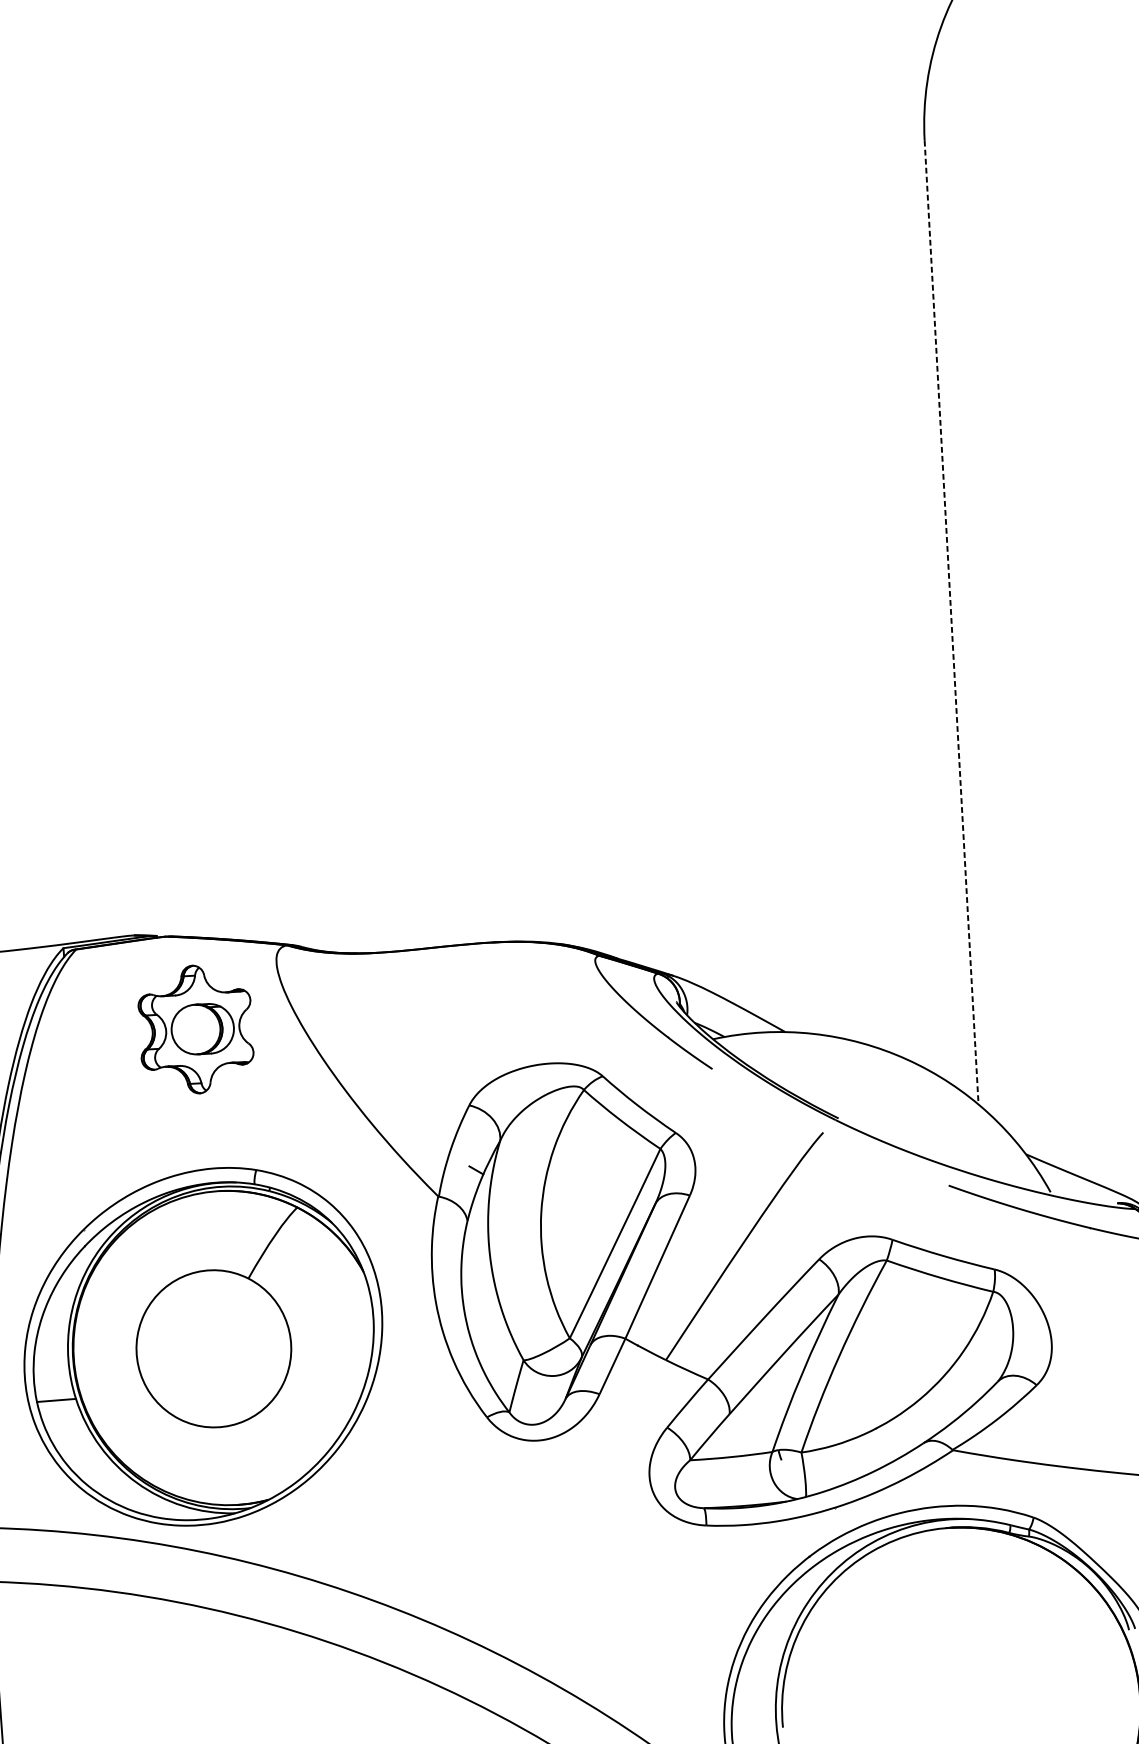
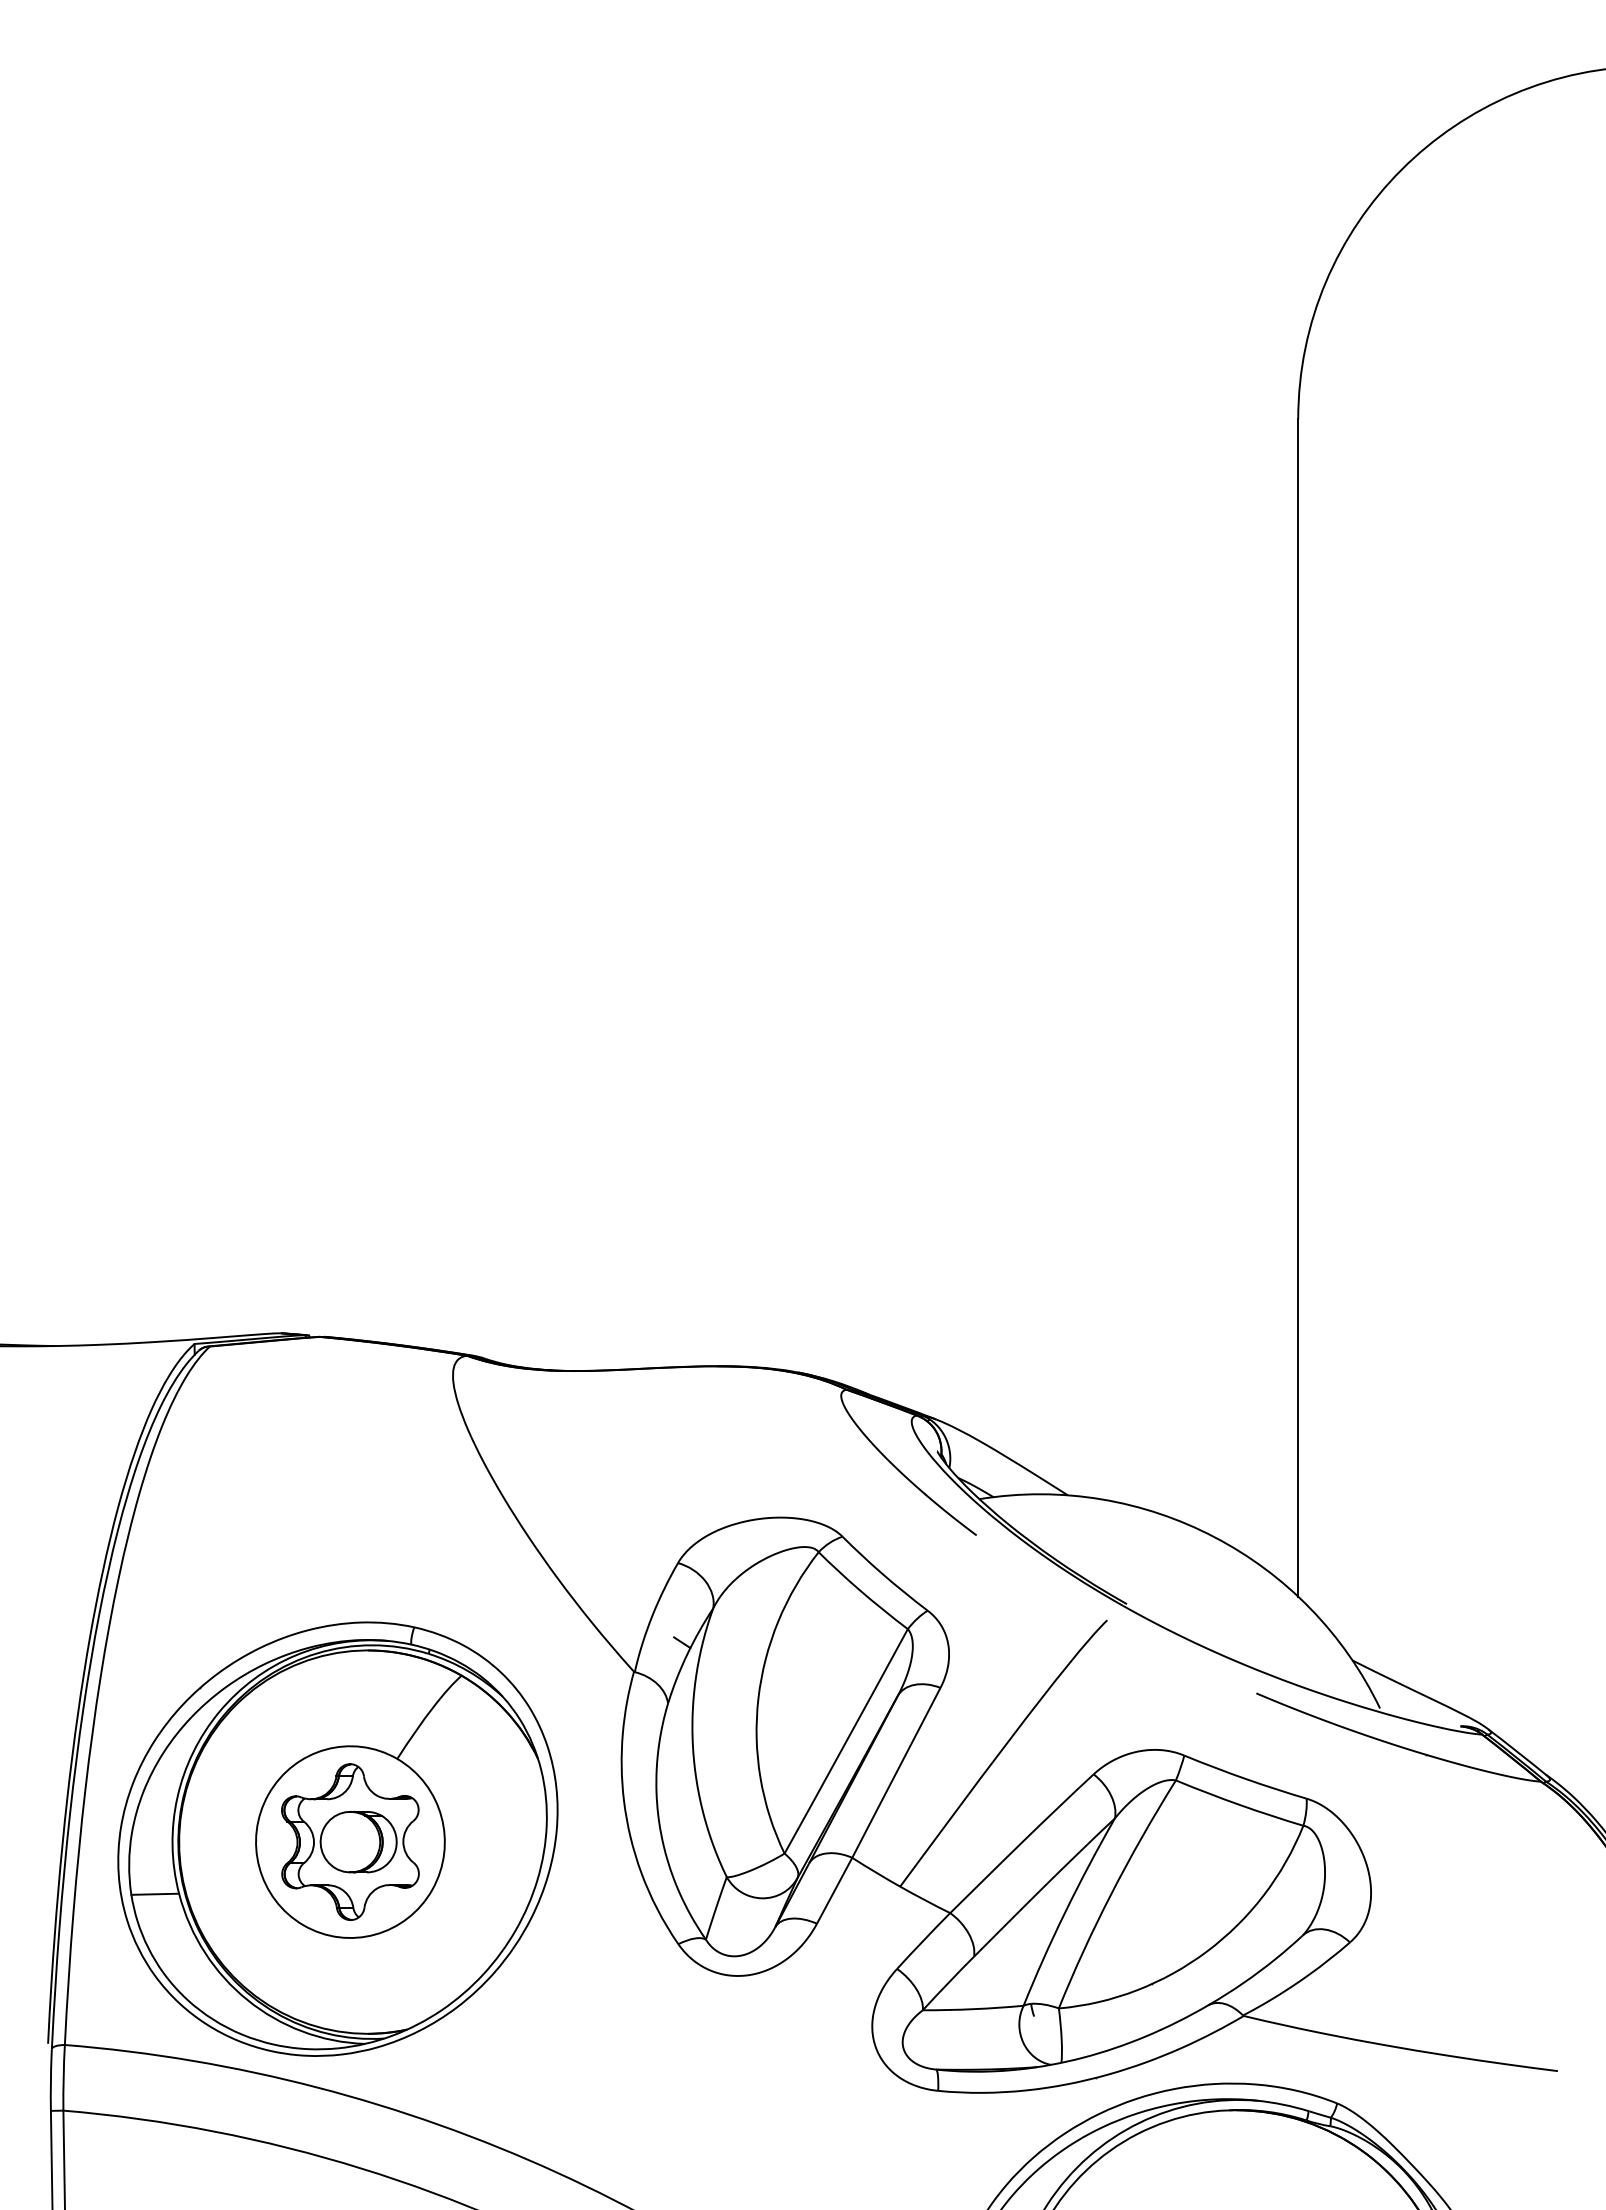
line: (951, 623) -> (1298, 1008), dashed -> solid
part: (196, 1029) -> (350, 1841), moved

